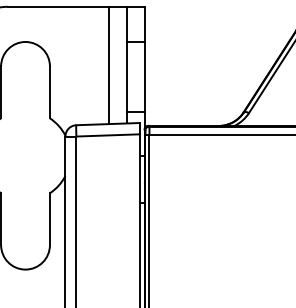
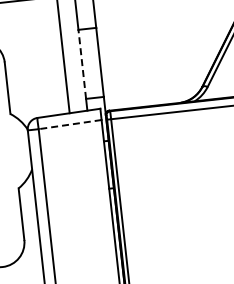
line: (126, 76) -> (81, 64), solid -> dashed
line: (108, 135) -> (70, 124), solid -> dashed

